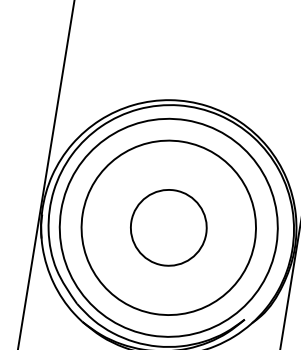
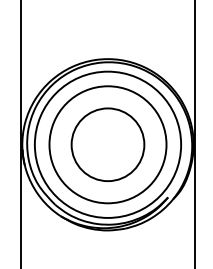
circle: (168, 227) -> (107, 144), size x1.43

